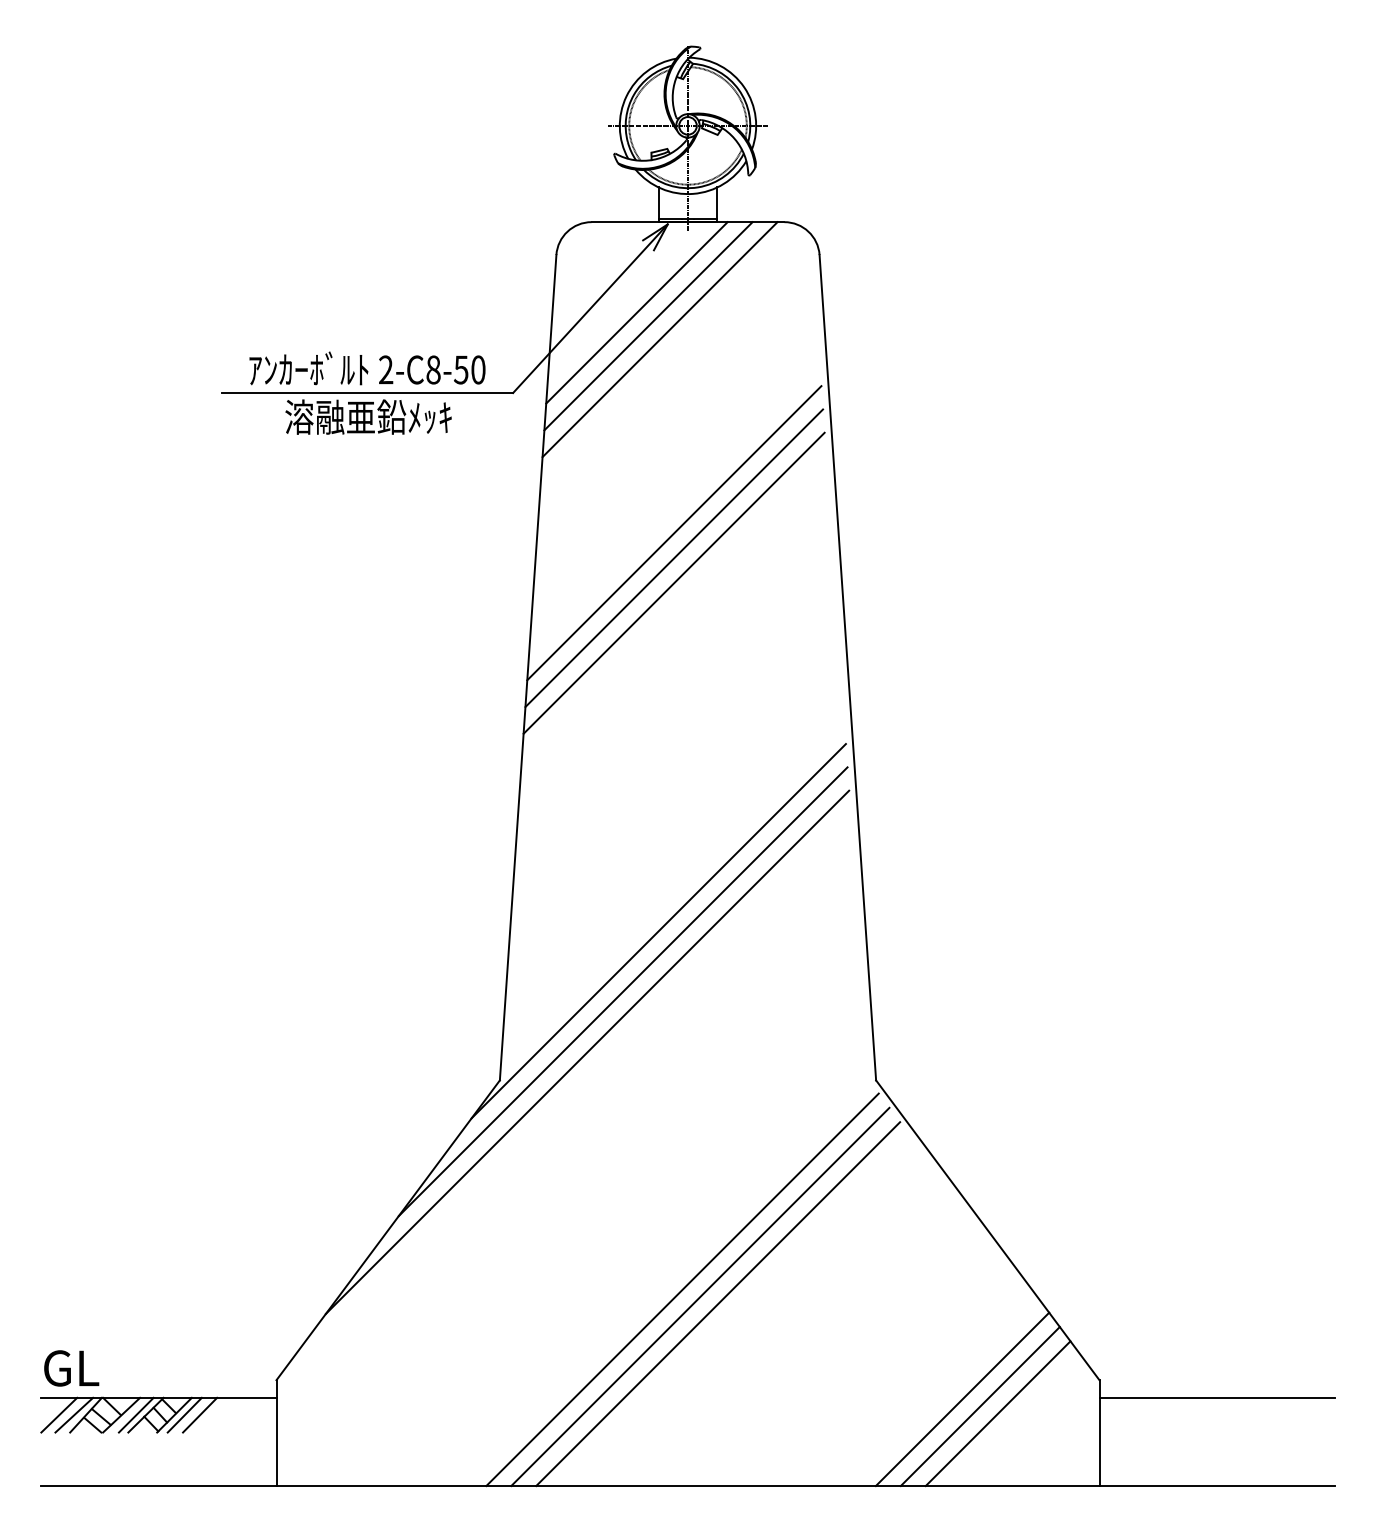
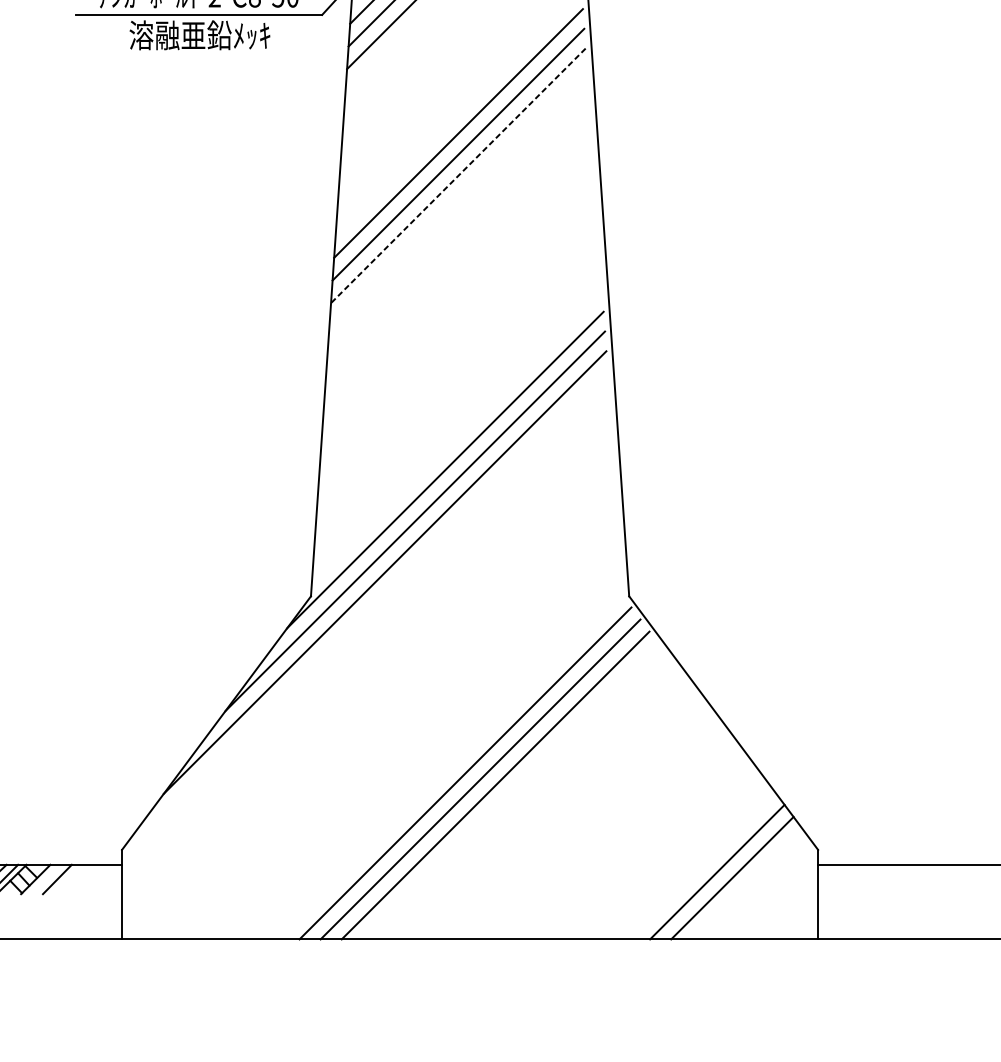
line: (674, 583) -> (458, 176), solid -> dashed
line: (962, 1399) -> (702, 866), removed
line: (184, 1414) -> (44, 878), removed

